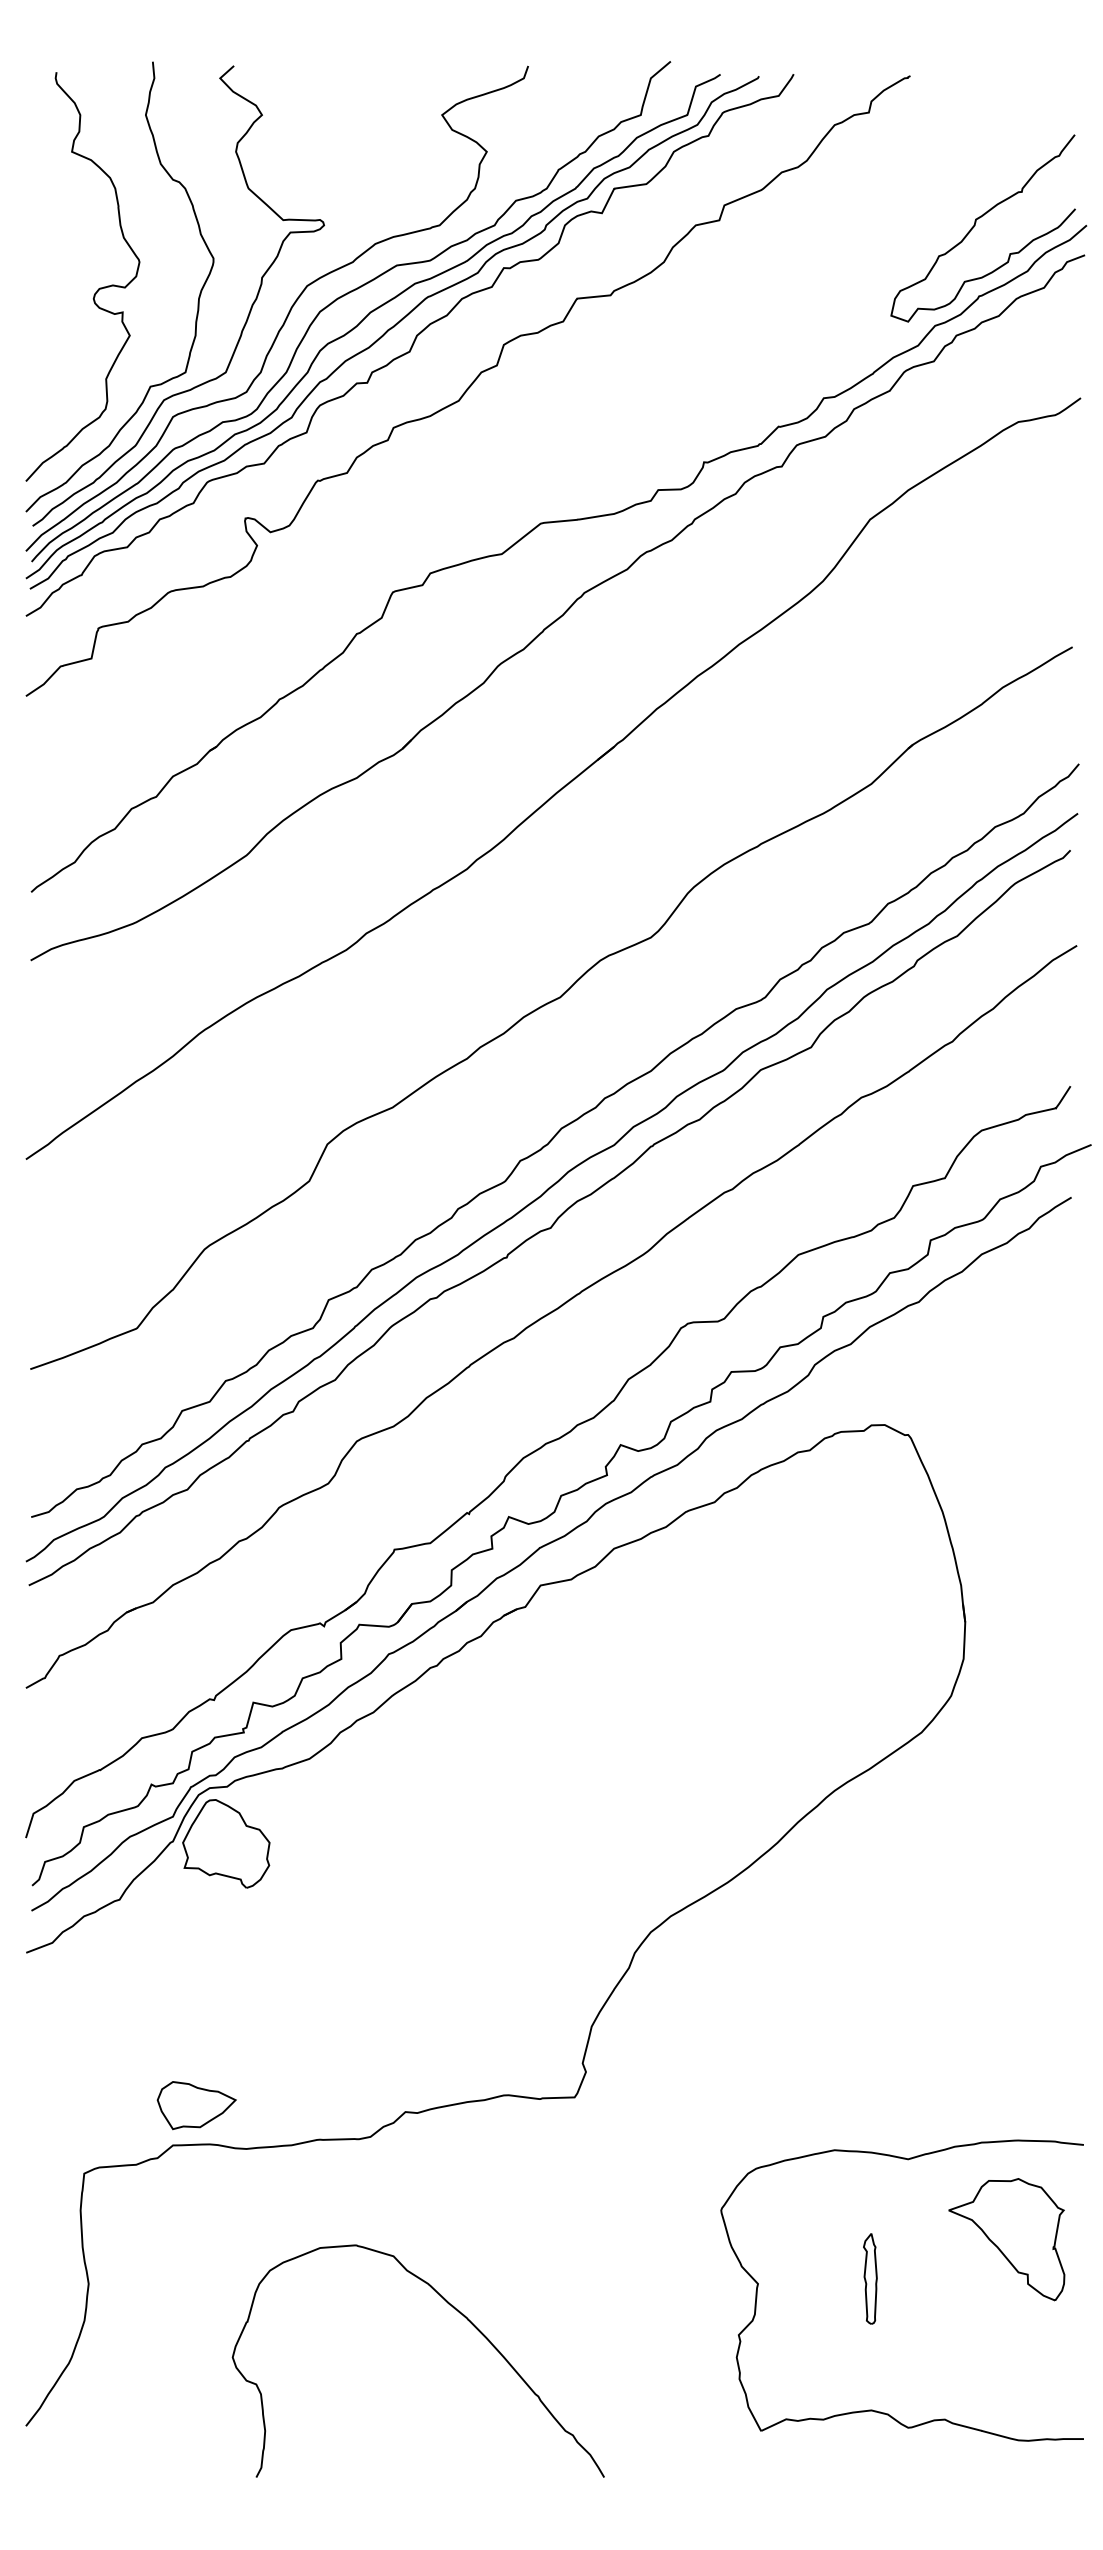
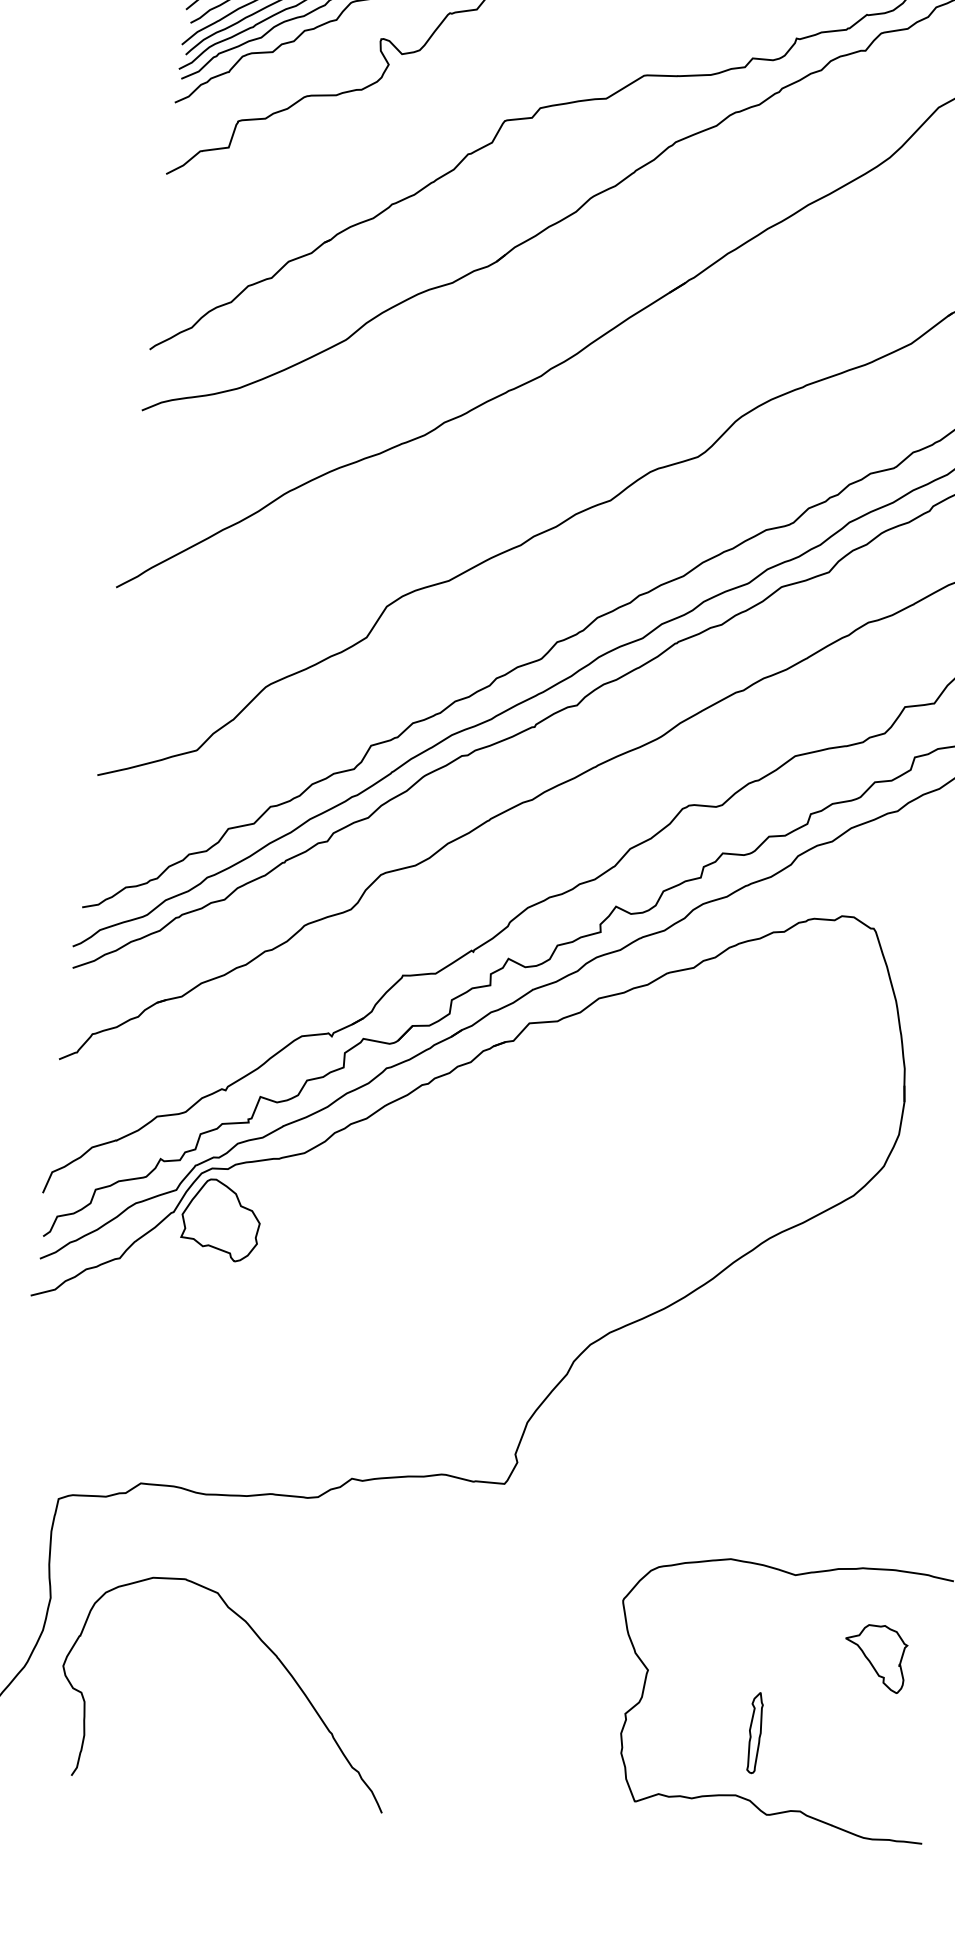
part: (196, 2105) -> (166, 1450), removed
part: (1006, 2239) -> (874, 1657), size x0.6
part: (870, 2278) -> (755, 1732), moved
curve: (460, 2314) -> (271, 1652), moved

